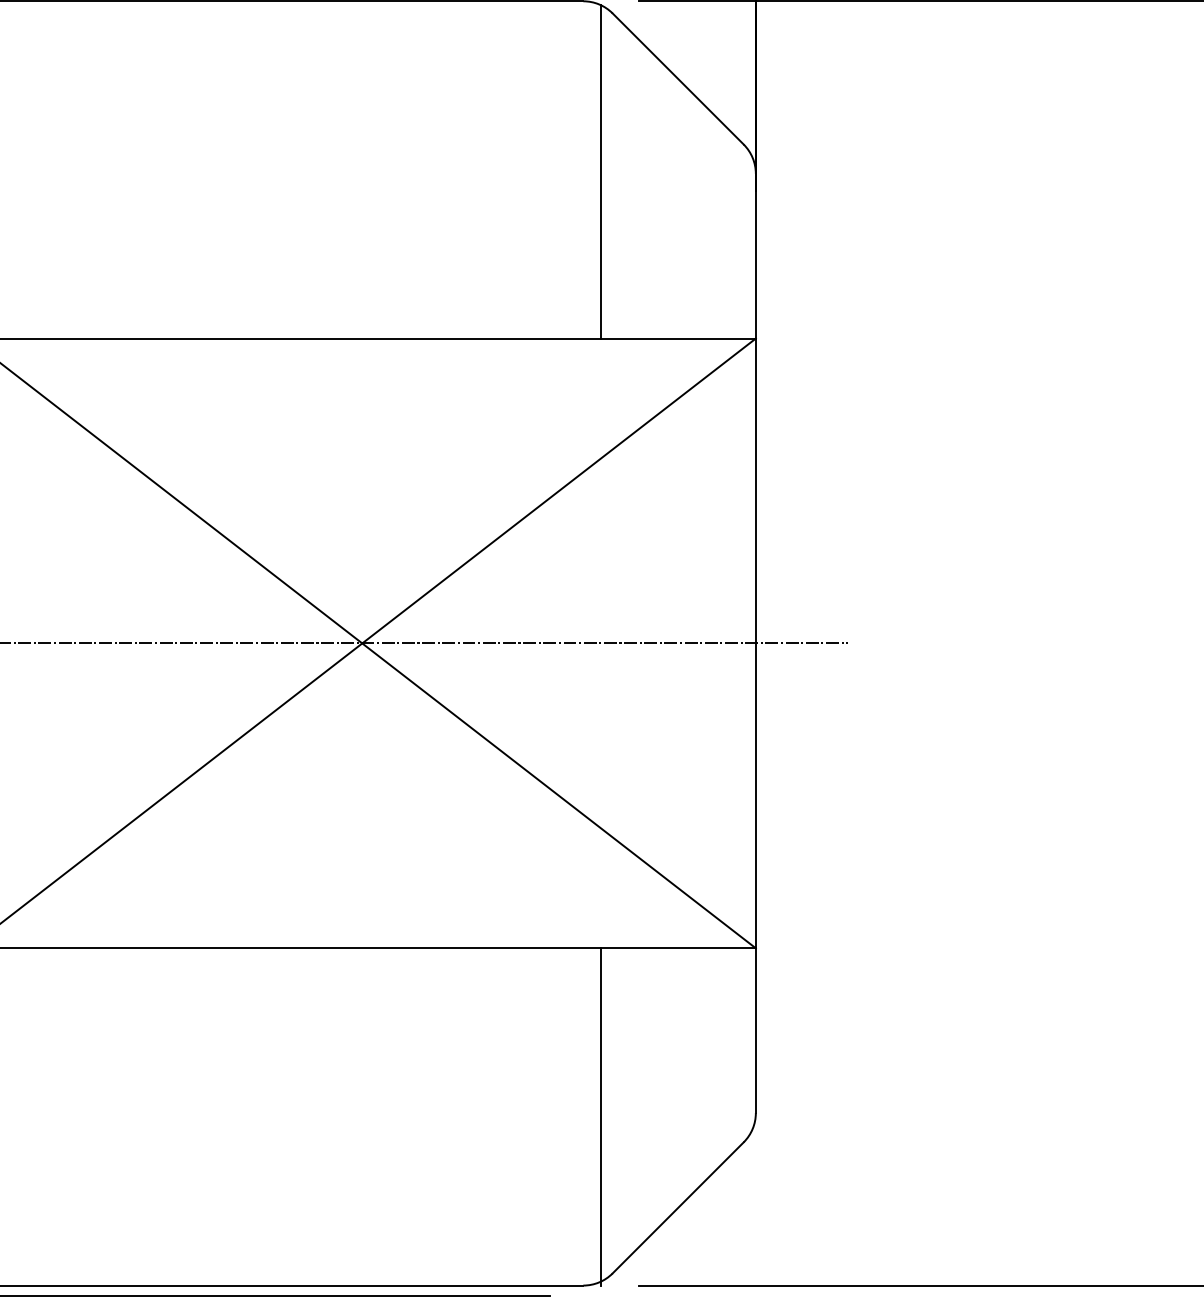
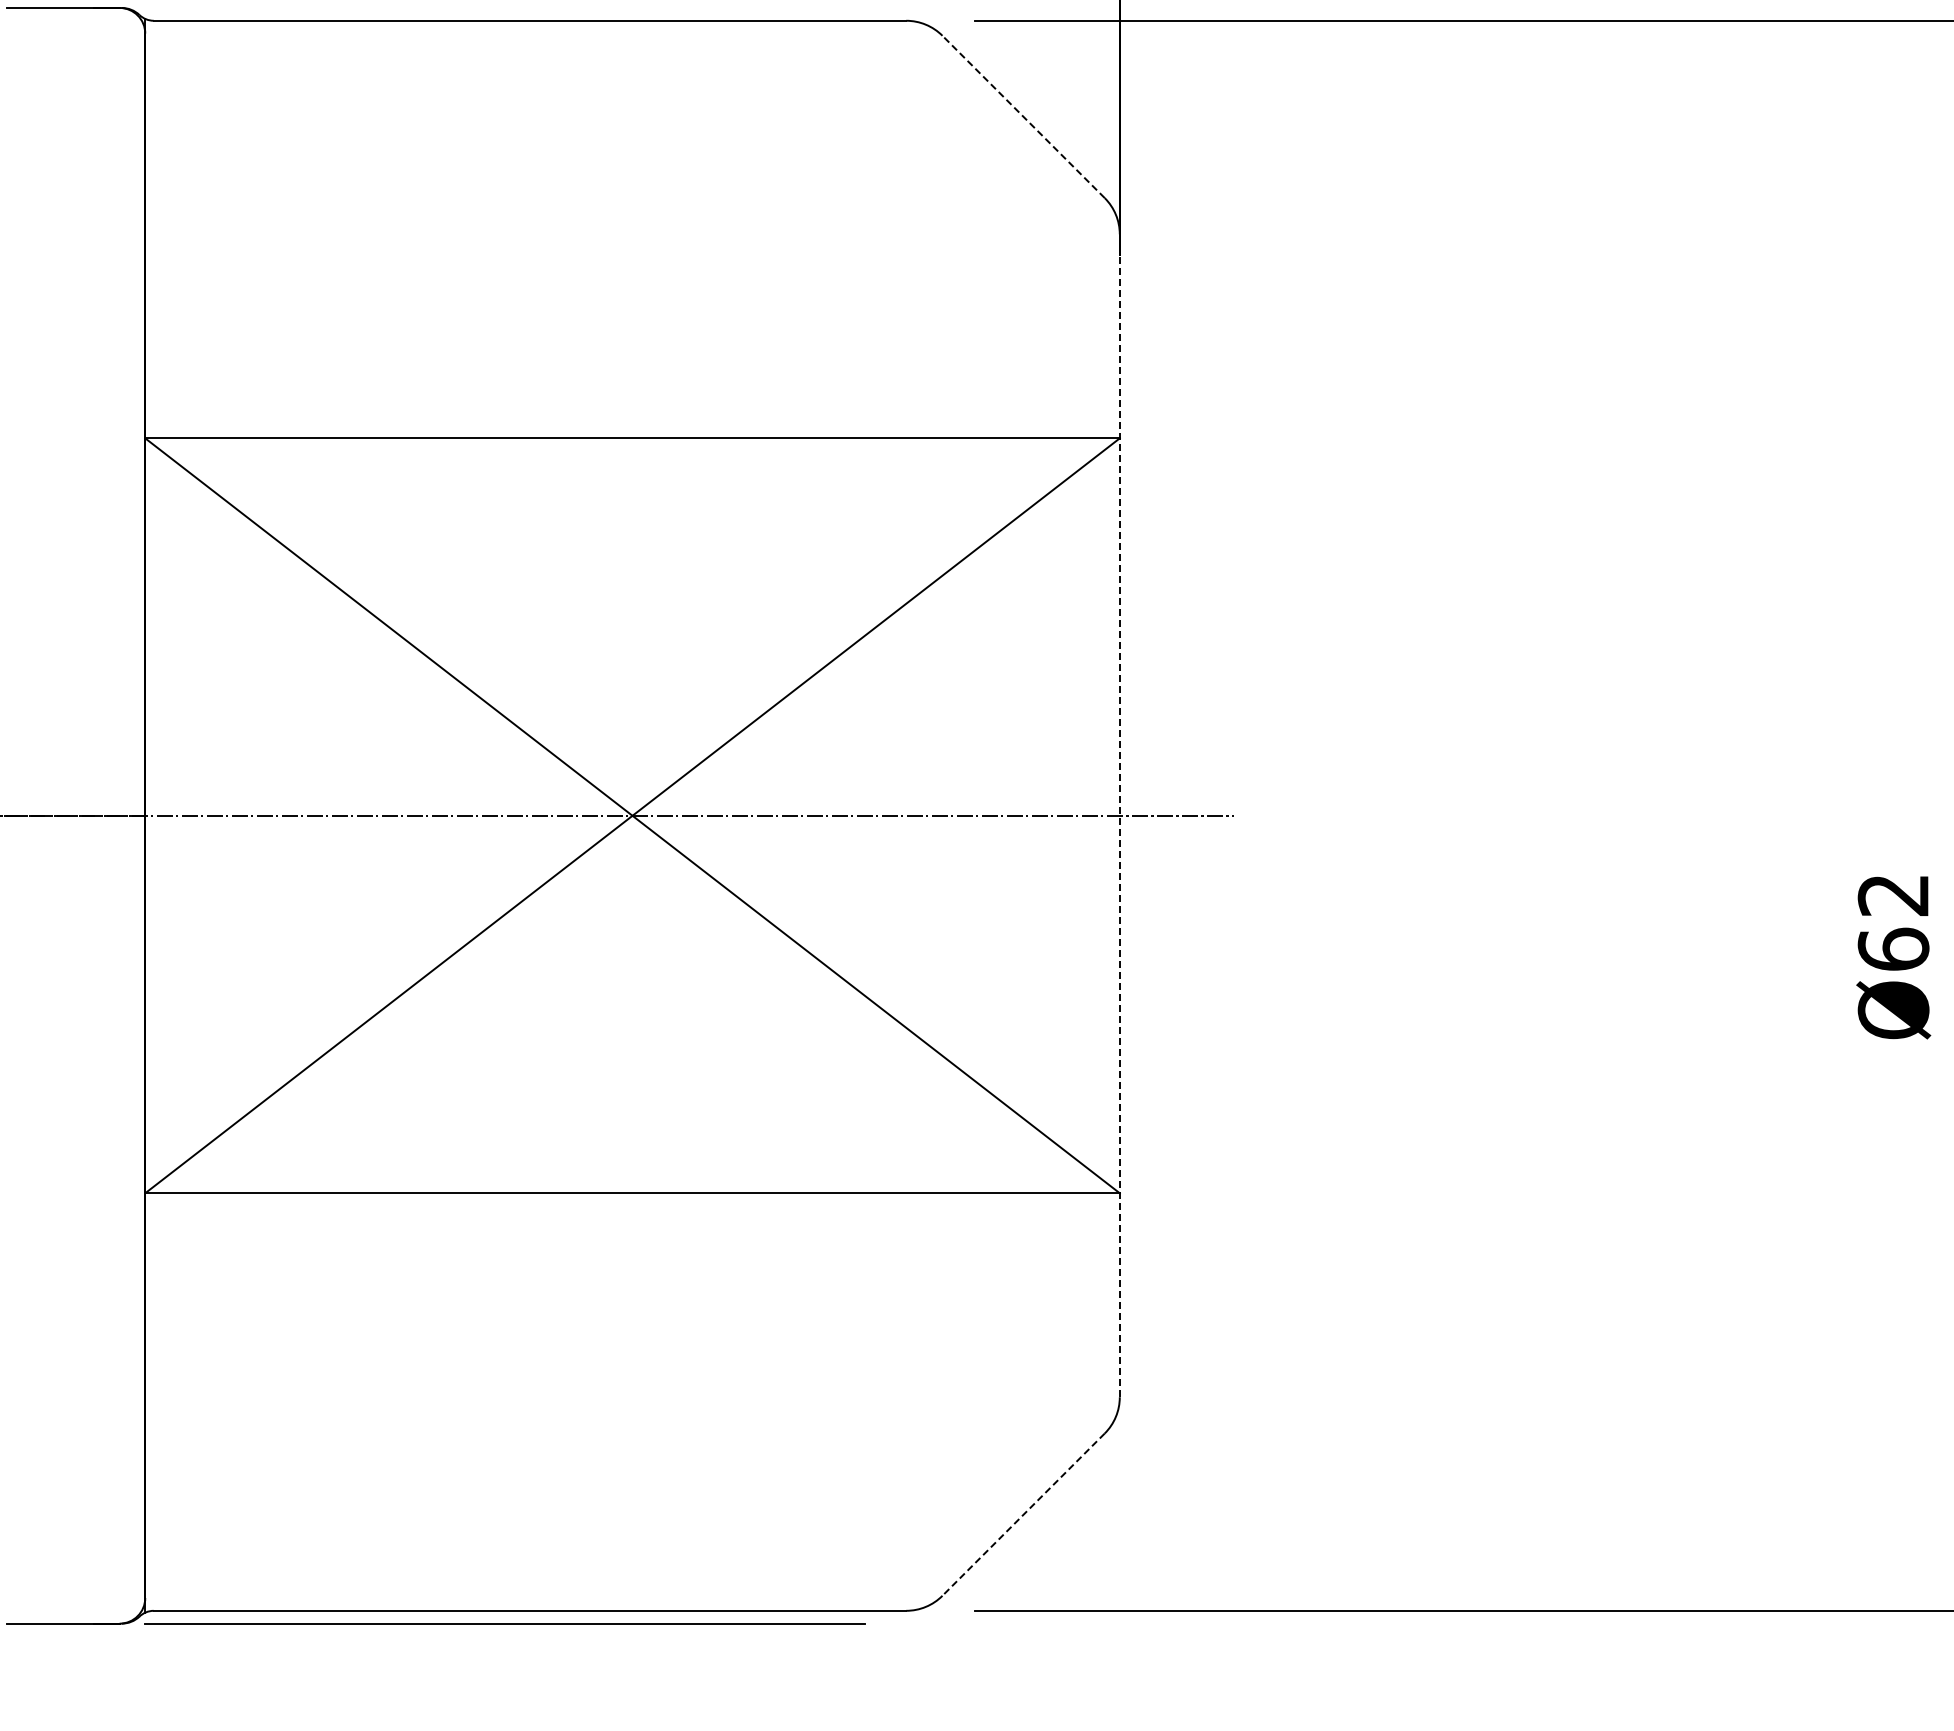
line: (678, 78) -> (1023, 116), solid -> dashed
line: (600, 171) -> (927, 231), removed
line: (755, 643) -> (1119, 815), solid -> dashed
line: (600, 1116) -> (927, 1401), removed
line: (678, 1207) -> (1023, 1514), solid -> dashed

